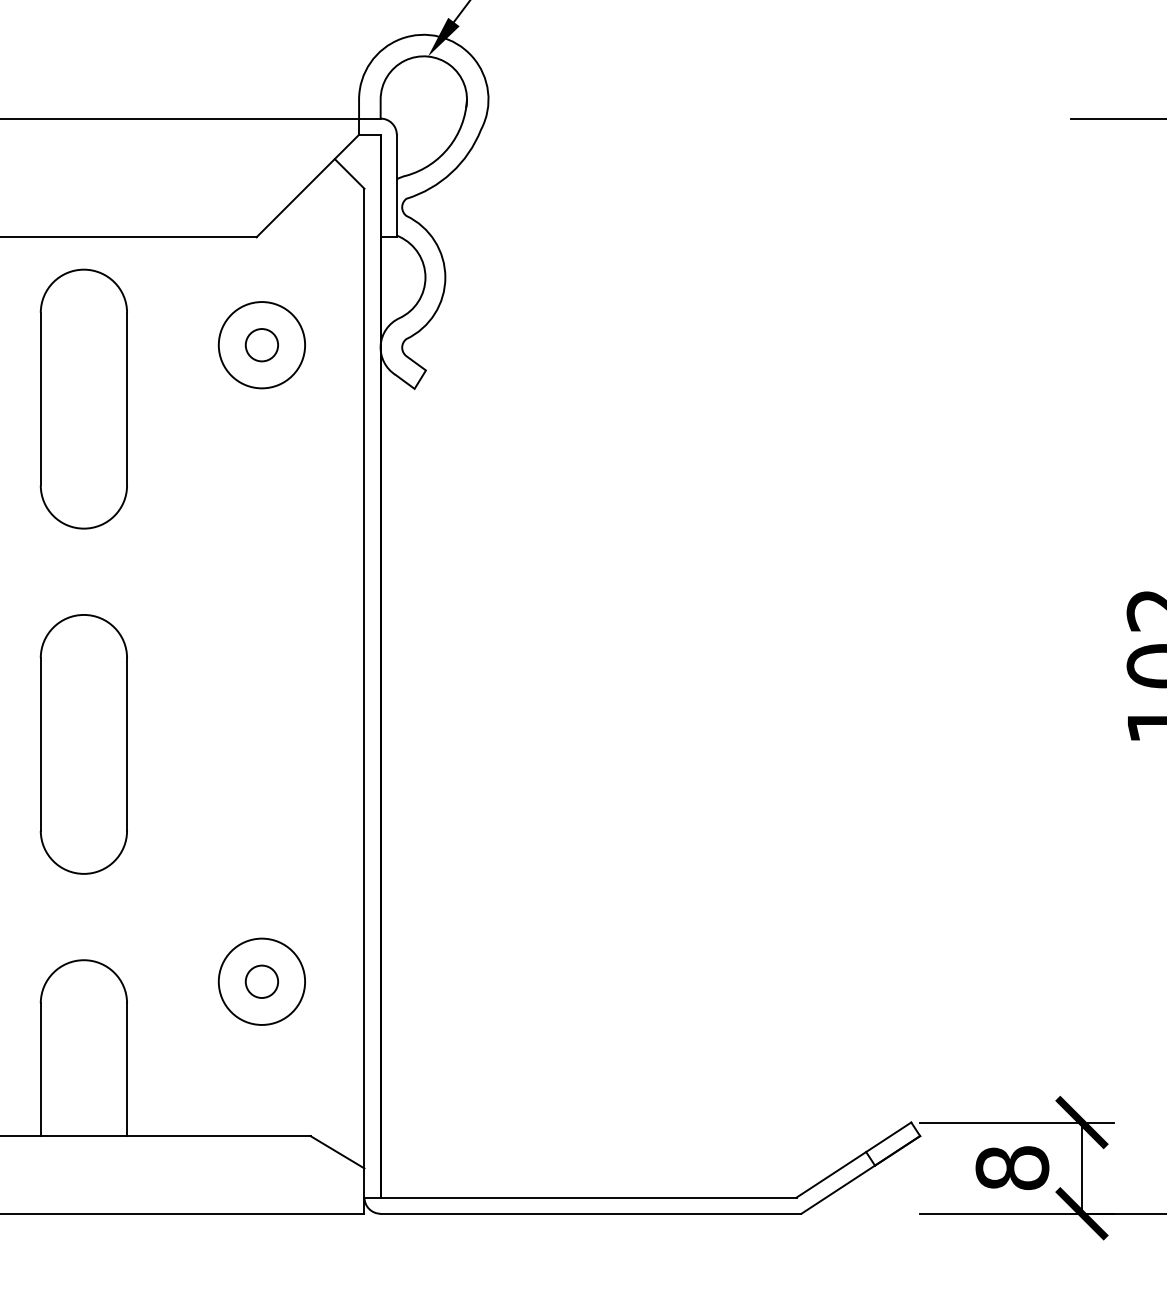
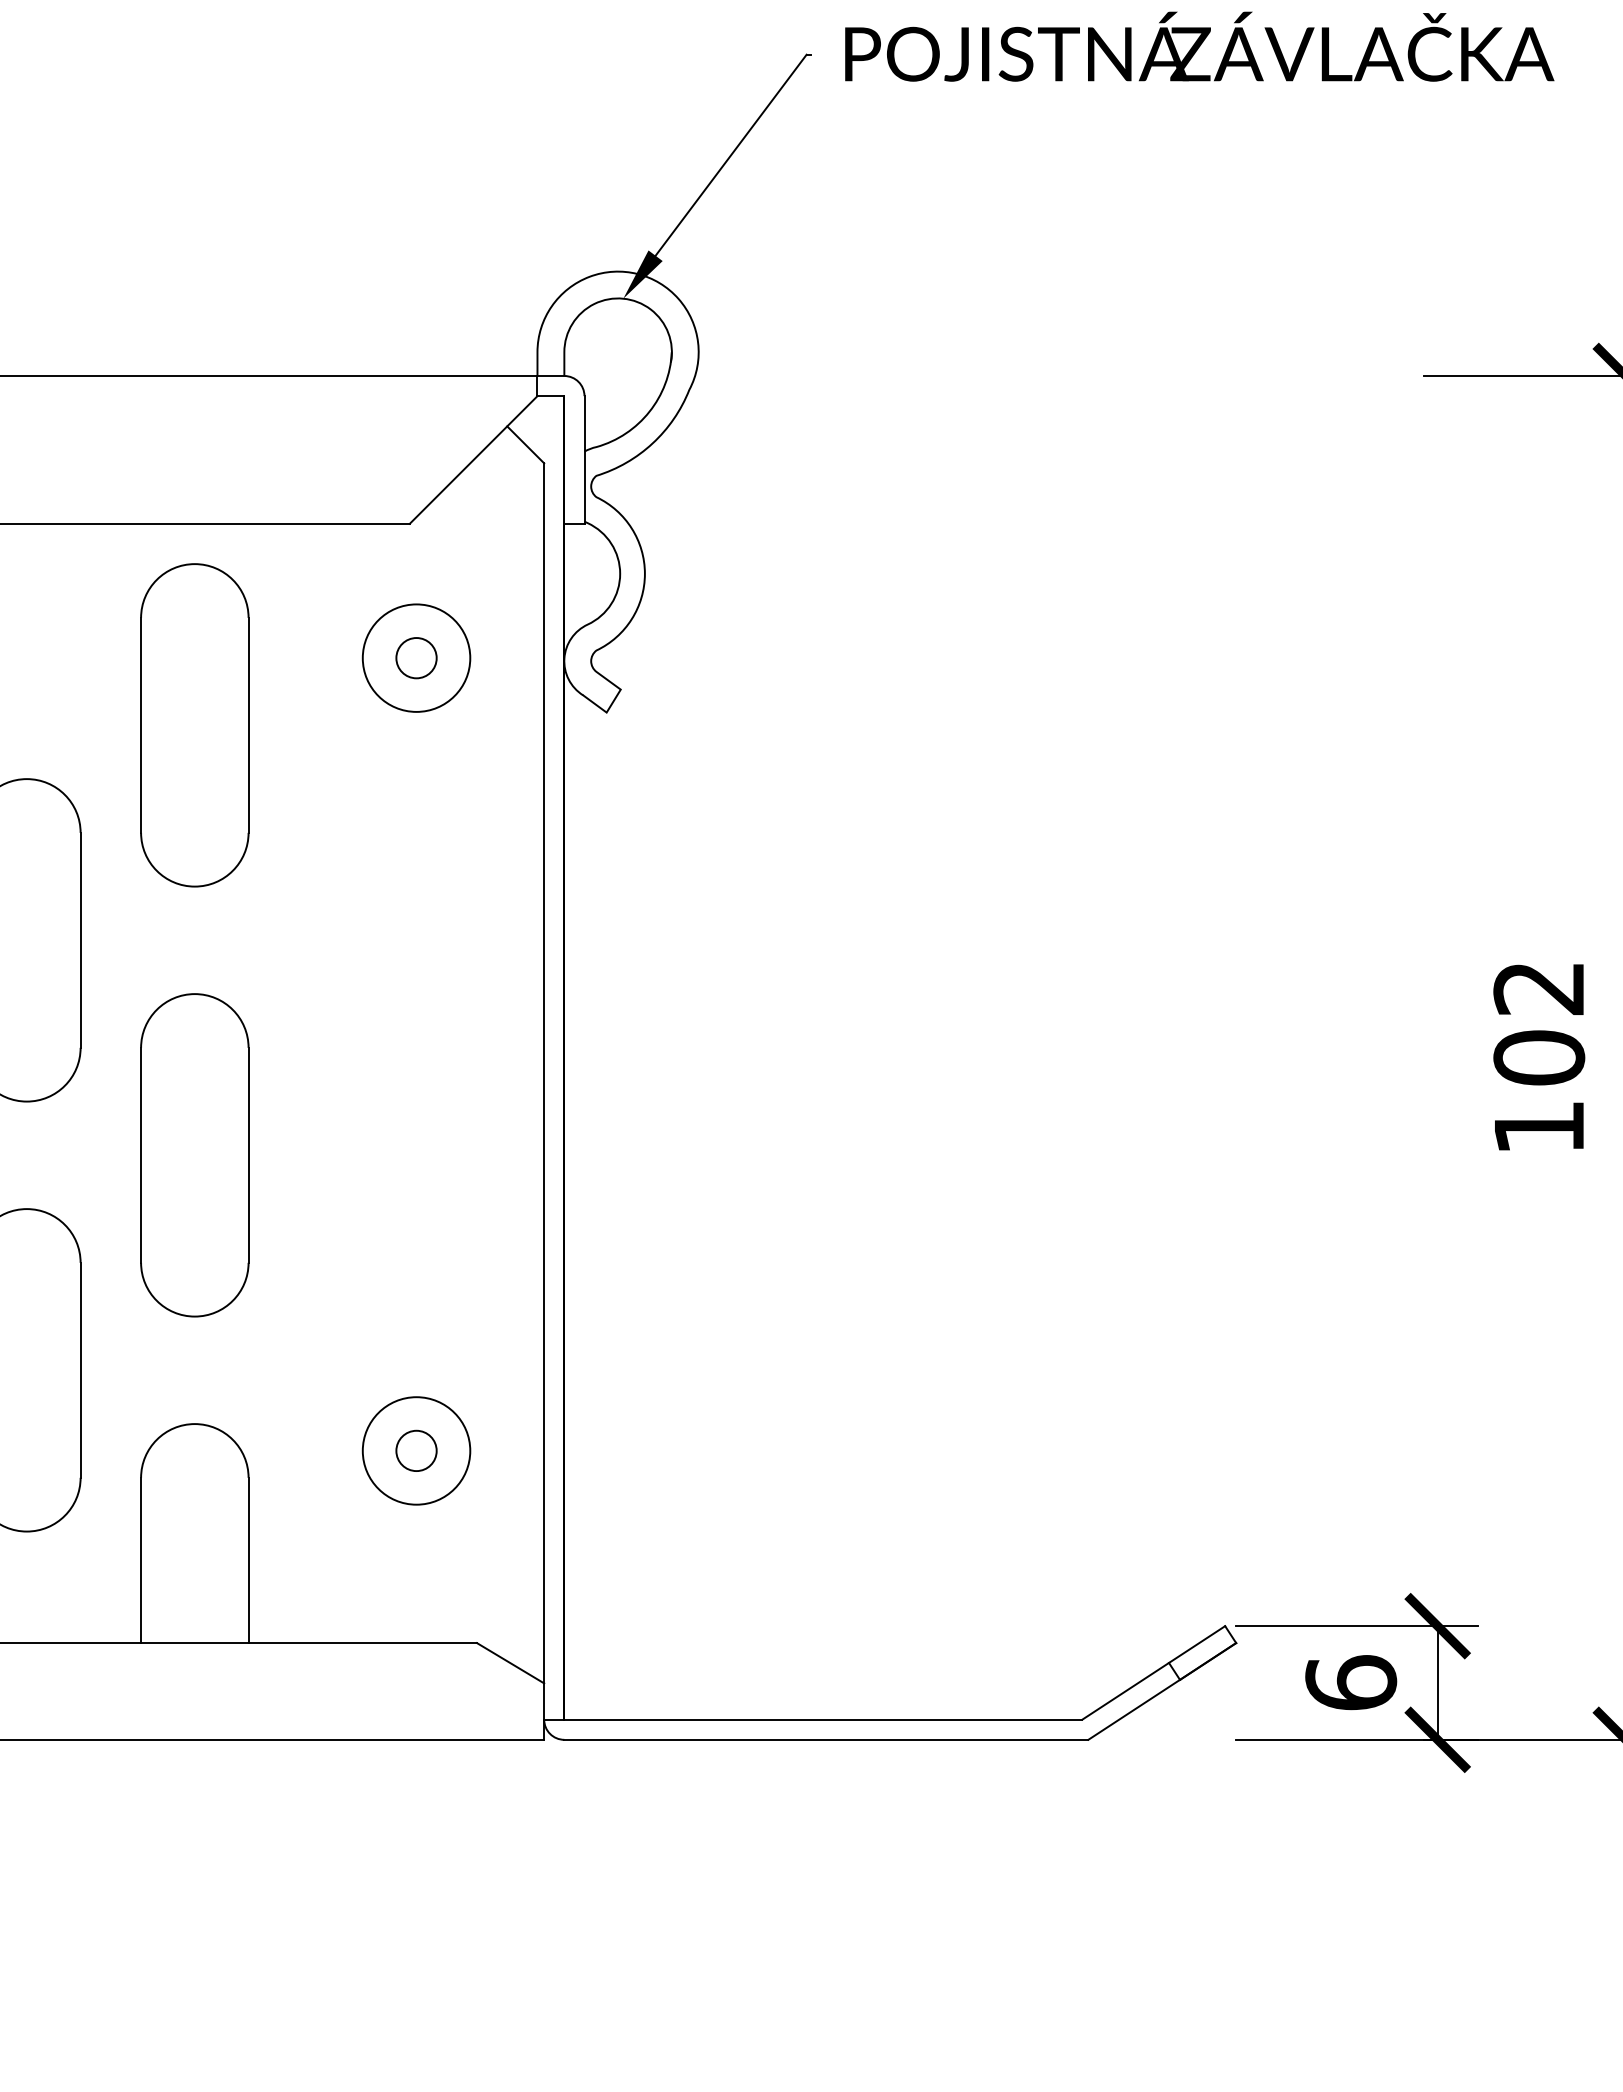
text: (1012, 1167) -> (1351, 1682), 8 -> 6

